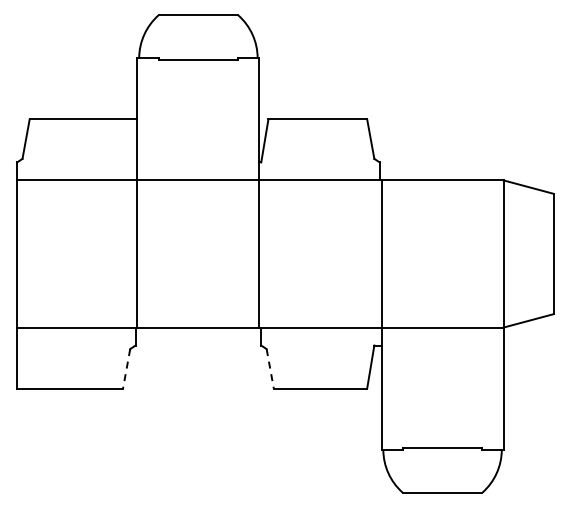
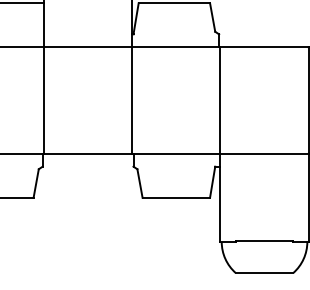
line: (126, 369) -> (36, 183), dashed -> solid
line: (270, 369) -> (140, 183), dashed -> solid

